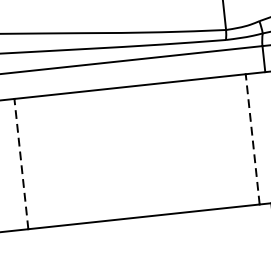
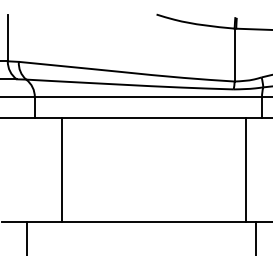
line: (252, 139) -> (246, 170), dashed -> solid
line: (21, 164) -> (61, 170), dashed -> solid

